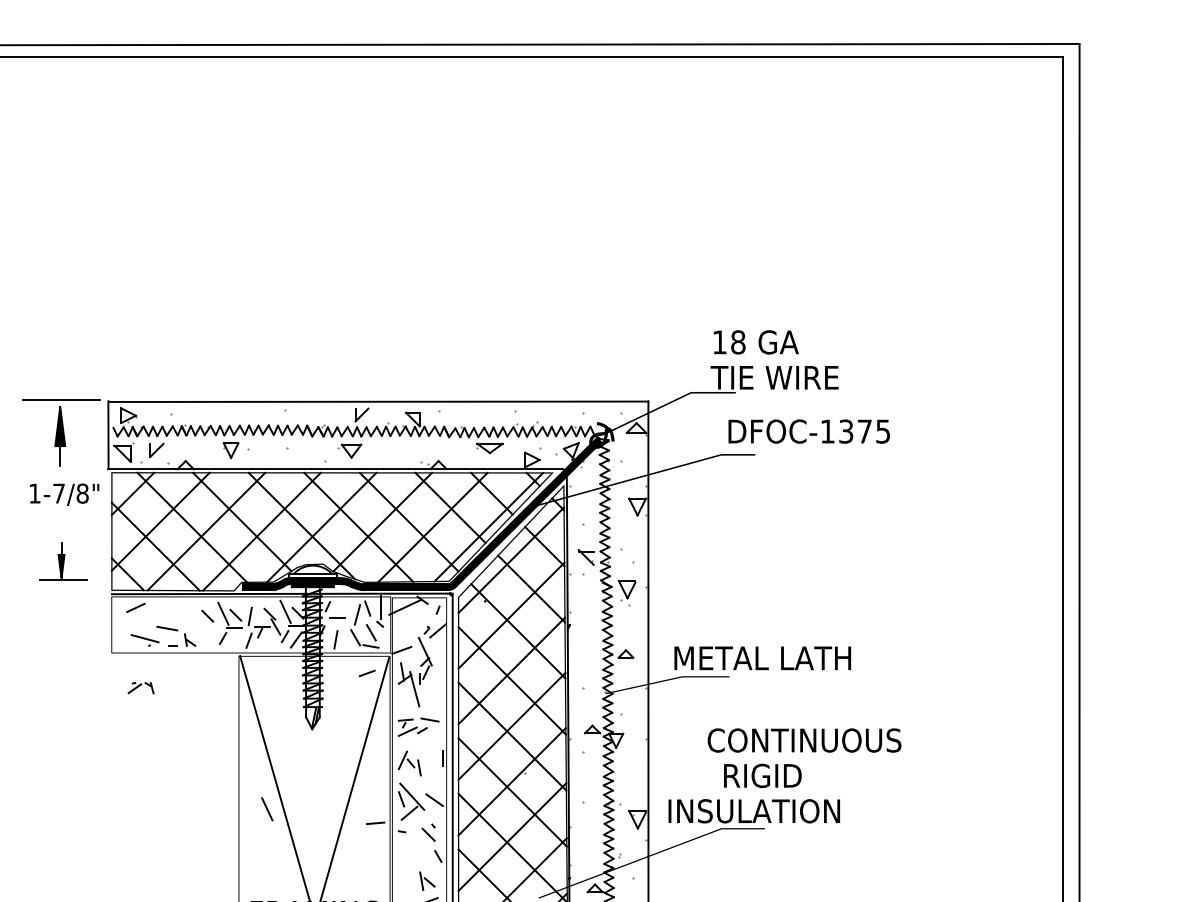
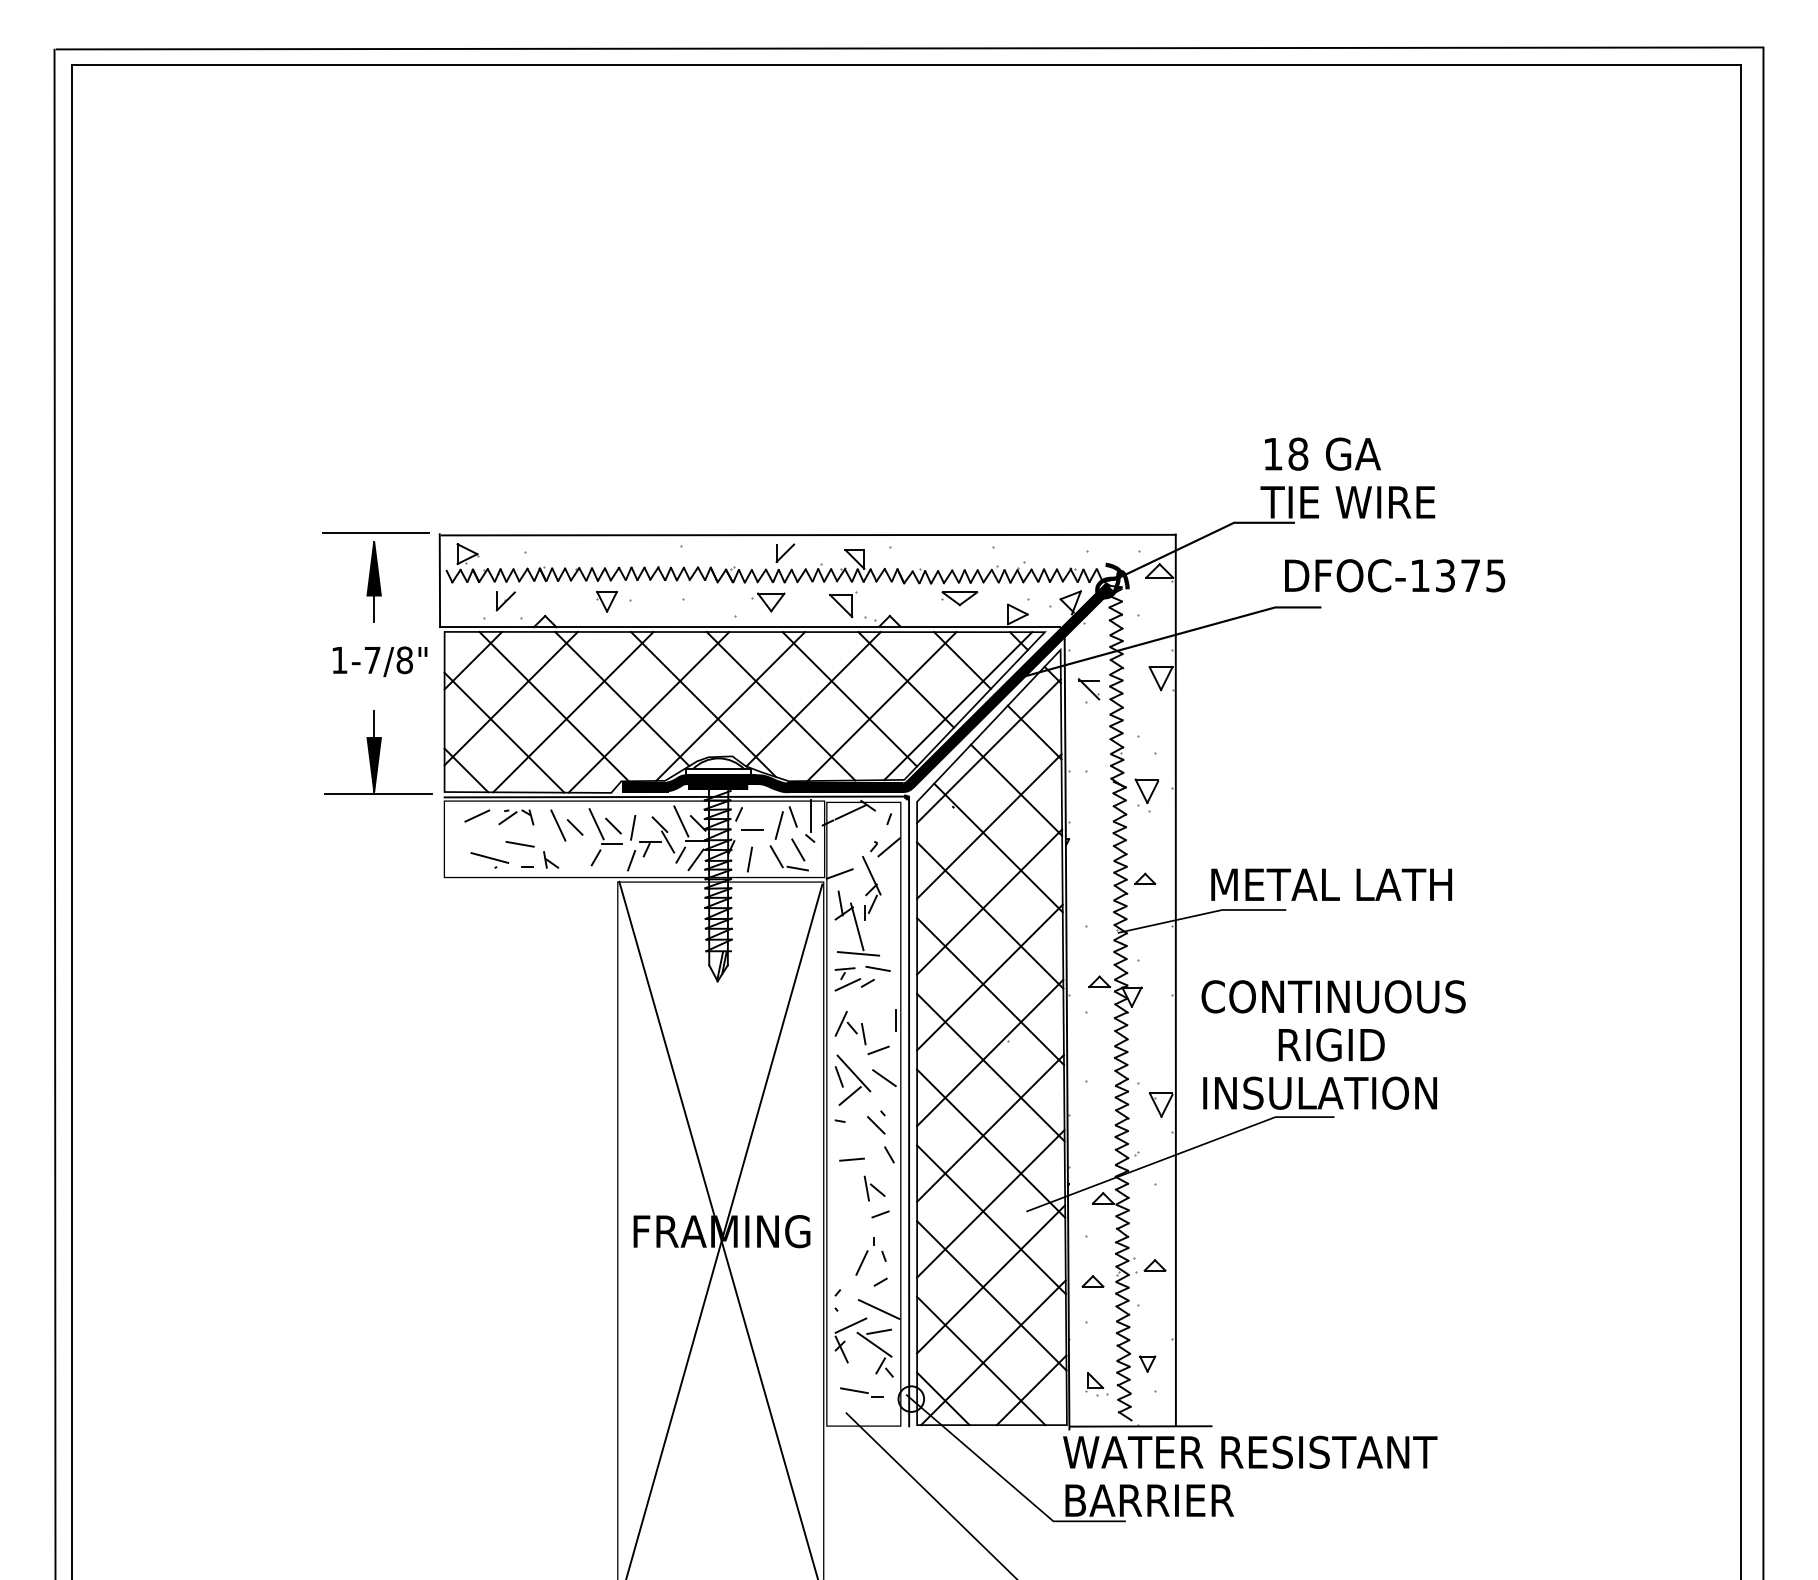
part: (124, 452) -> (843, 604), moved
part: (585, 557) -> (1088, 689), moved
part: (63, 561) -> (378, 752), size x1.67
line: (367, 673) -> (878, 1050), moved
part: (141, 688) -> (516, 817), moved
line: (415, 708) -> (858, 953), added
text: (804, 740) -> (1333, 996), moved
line: (267, 809) -> (558, 825), moved
line: (375, 823) -> (851, 1159), moved

